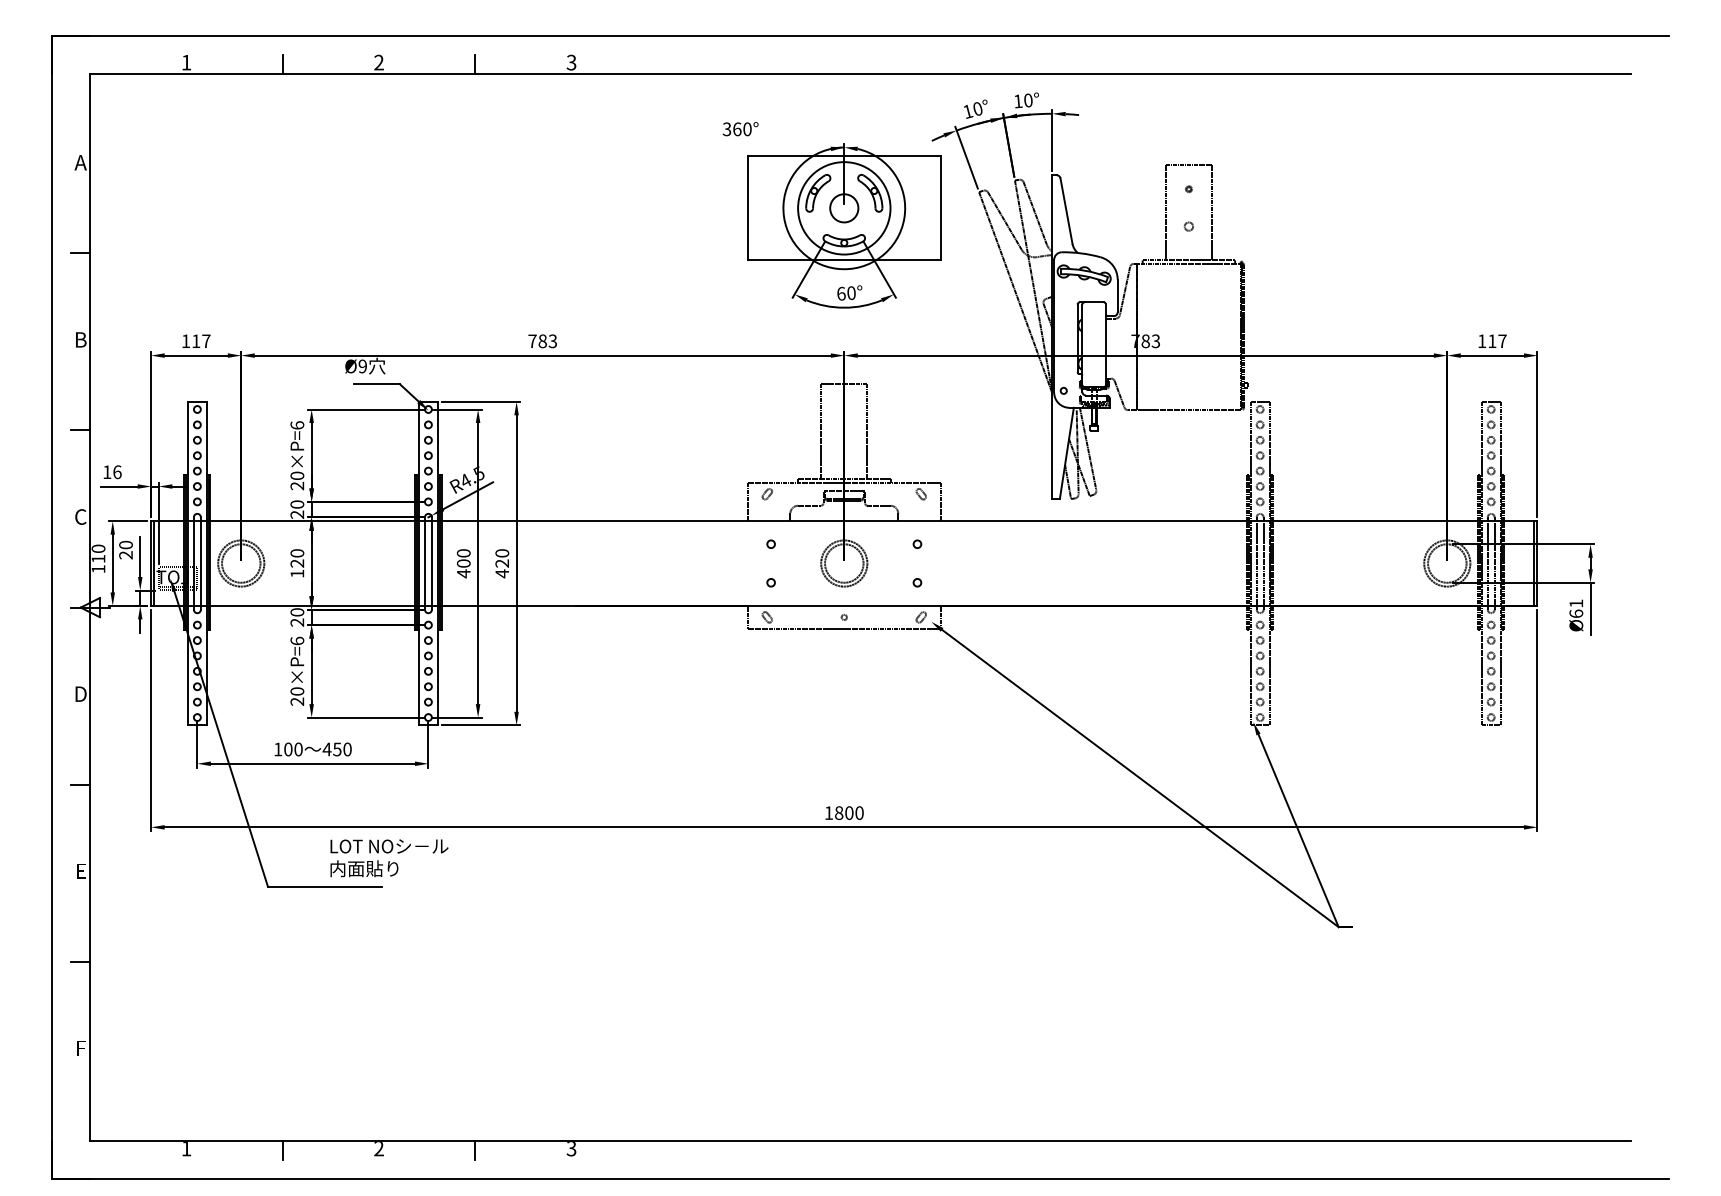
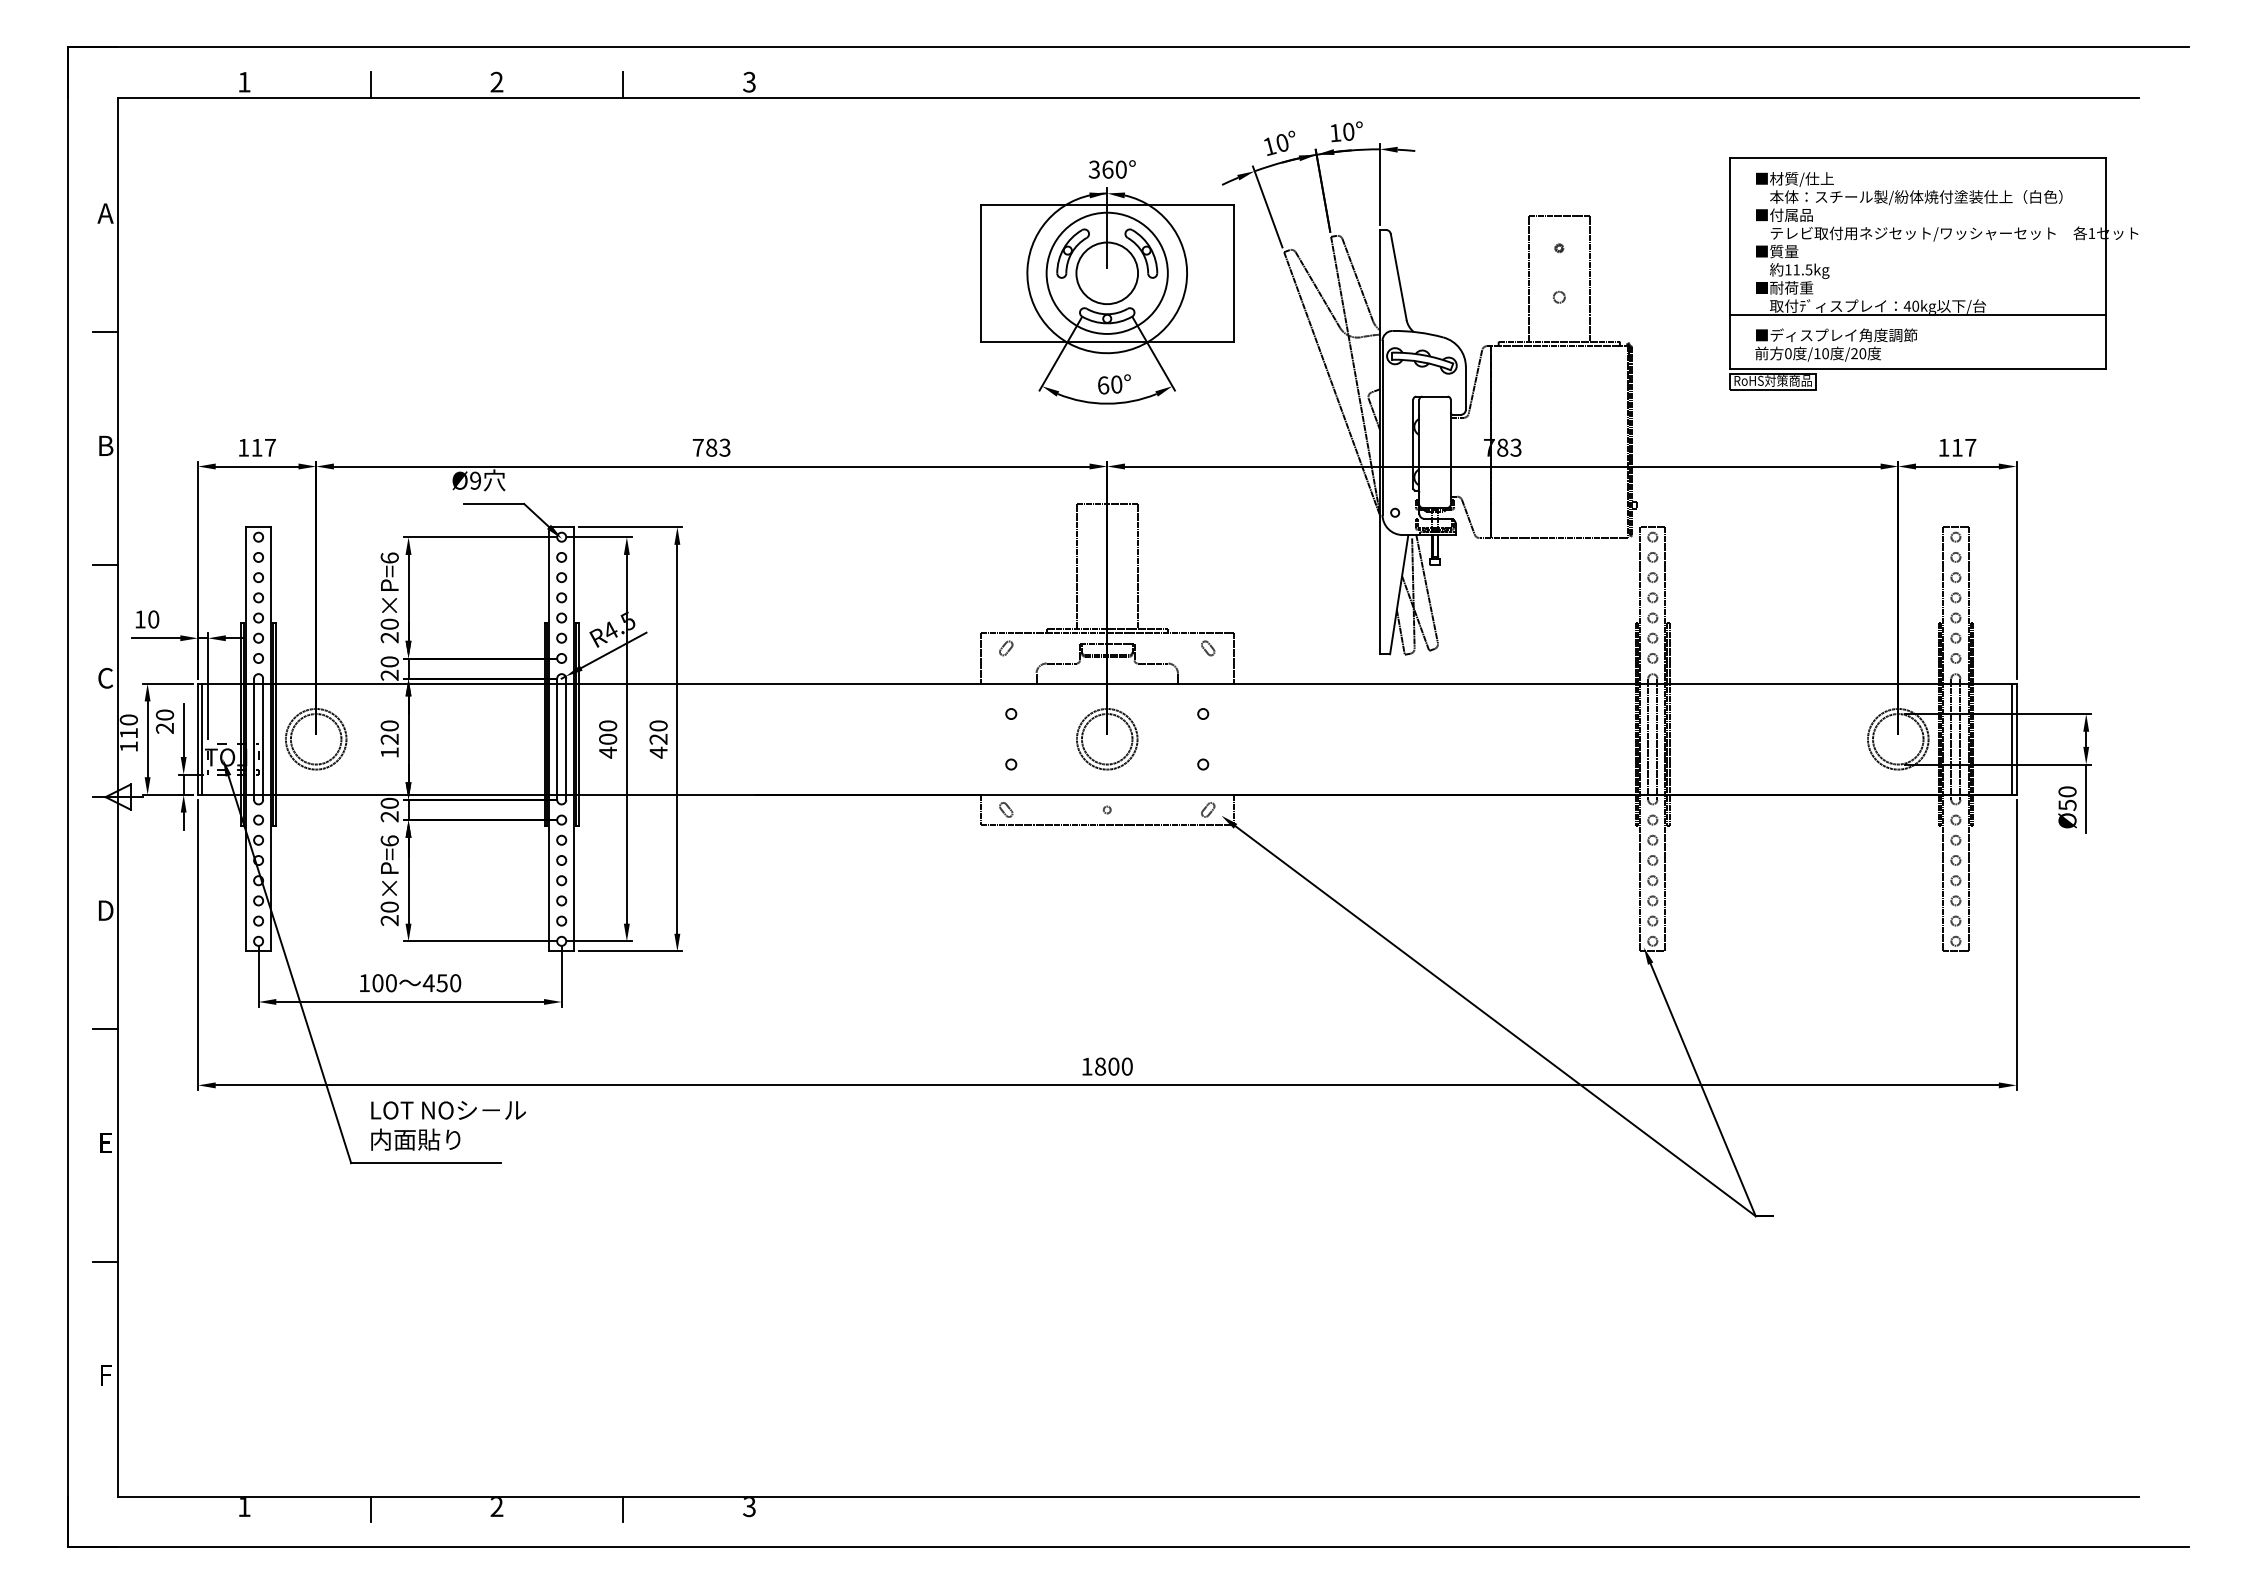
text: (740, 129) -> (1111, 169), moved
circle: (844, 208) -> (1107, 273), size x1.67
part: (1474, 208) -> (1933, 273), added
text: (117, 472) -> (153, 619), 16 -> 10
text: (1576, 608) -> (2067, 798), Ø61 -> Ø50
text: (389, 857) -> (448, 1125), moved

